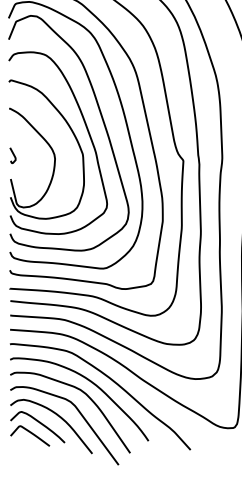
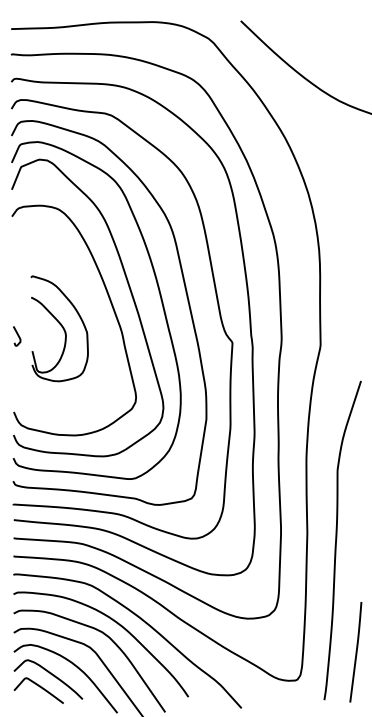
part: (46, 149) -> (59, 328), size x0.6

